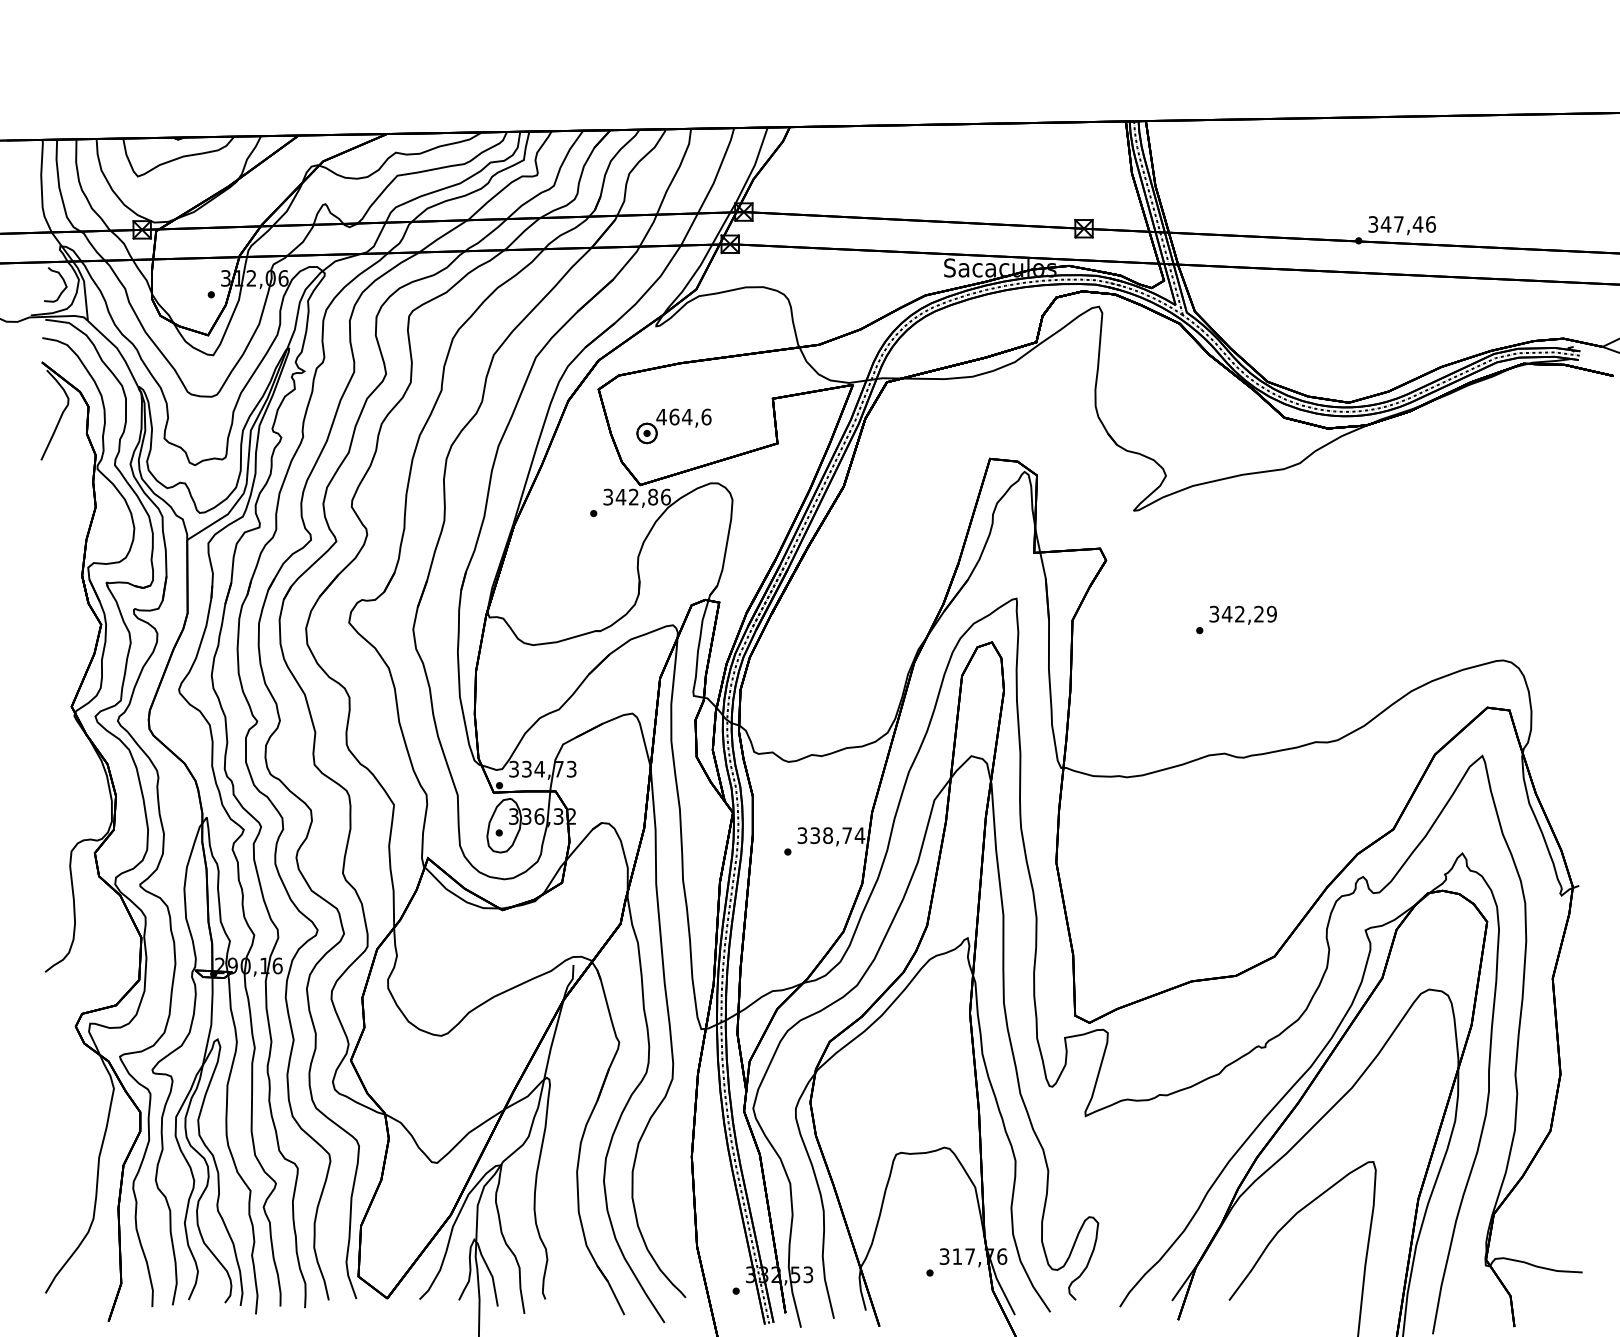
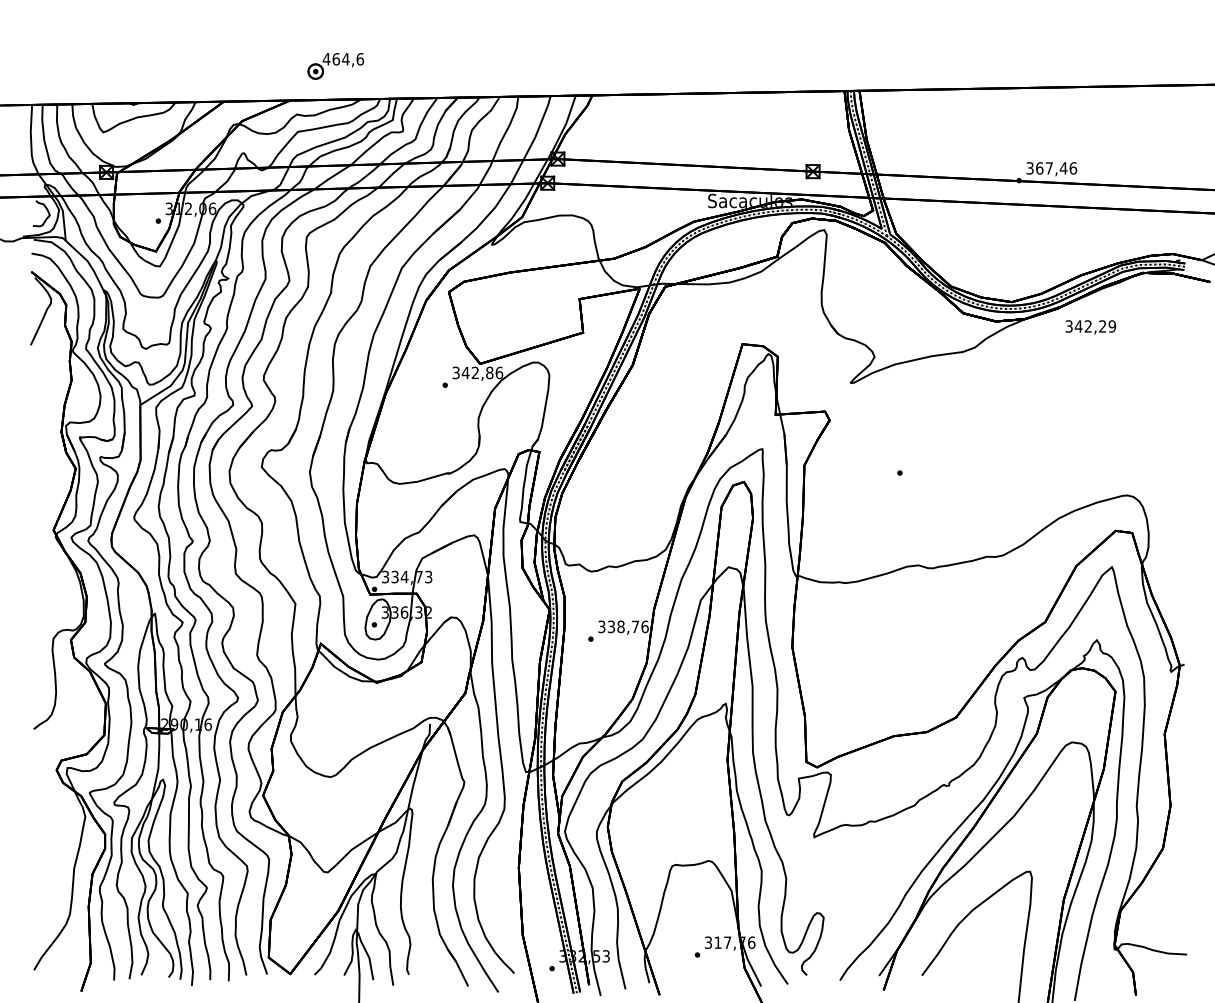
text: (1385, 224) -> (1039, 168), 347,46 -> 367,46
part: (673, 426) -> (335, 66), moved
text: (1242, 614) -> (1090, 326), moved
text: (859, 835) -> (644, 626), 338,74 -> 338,76

